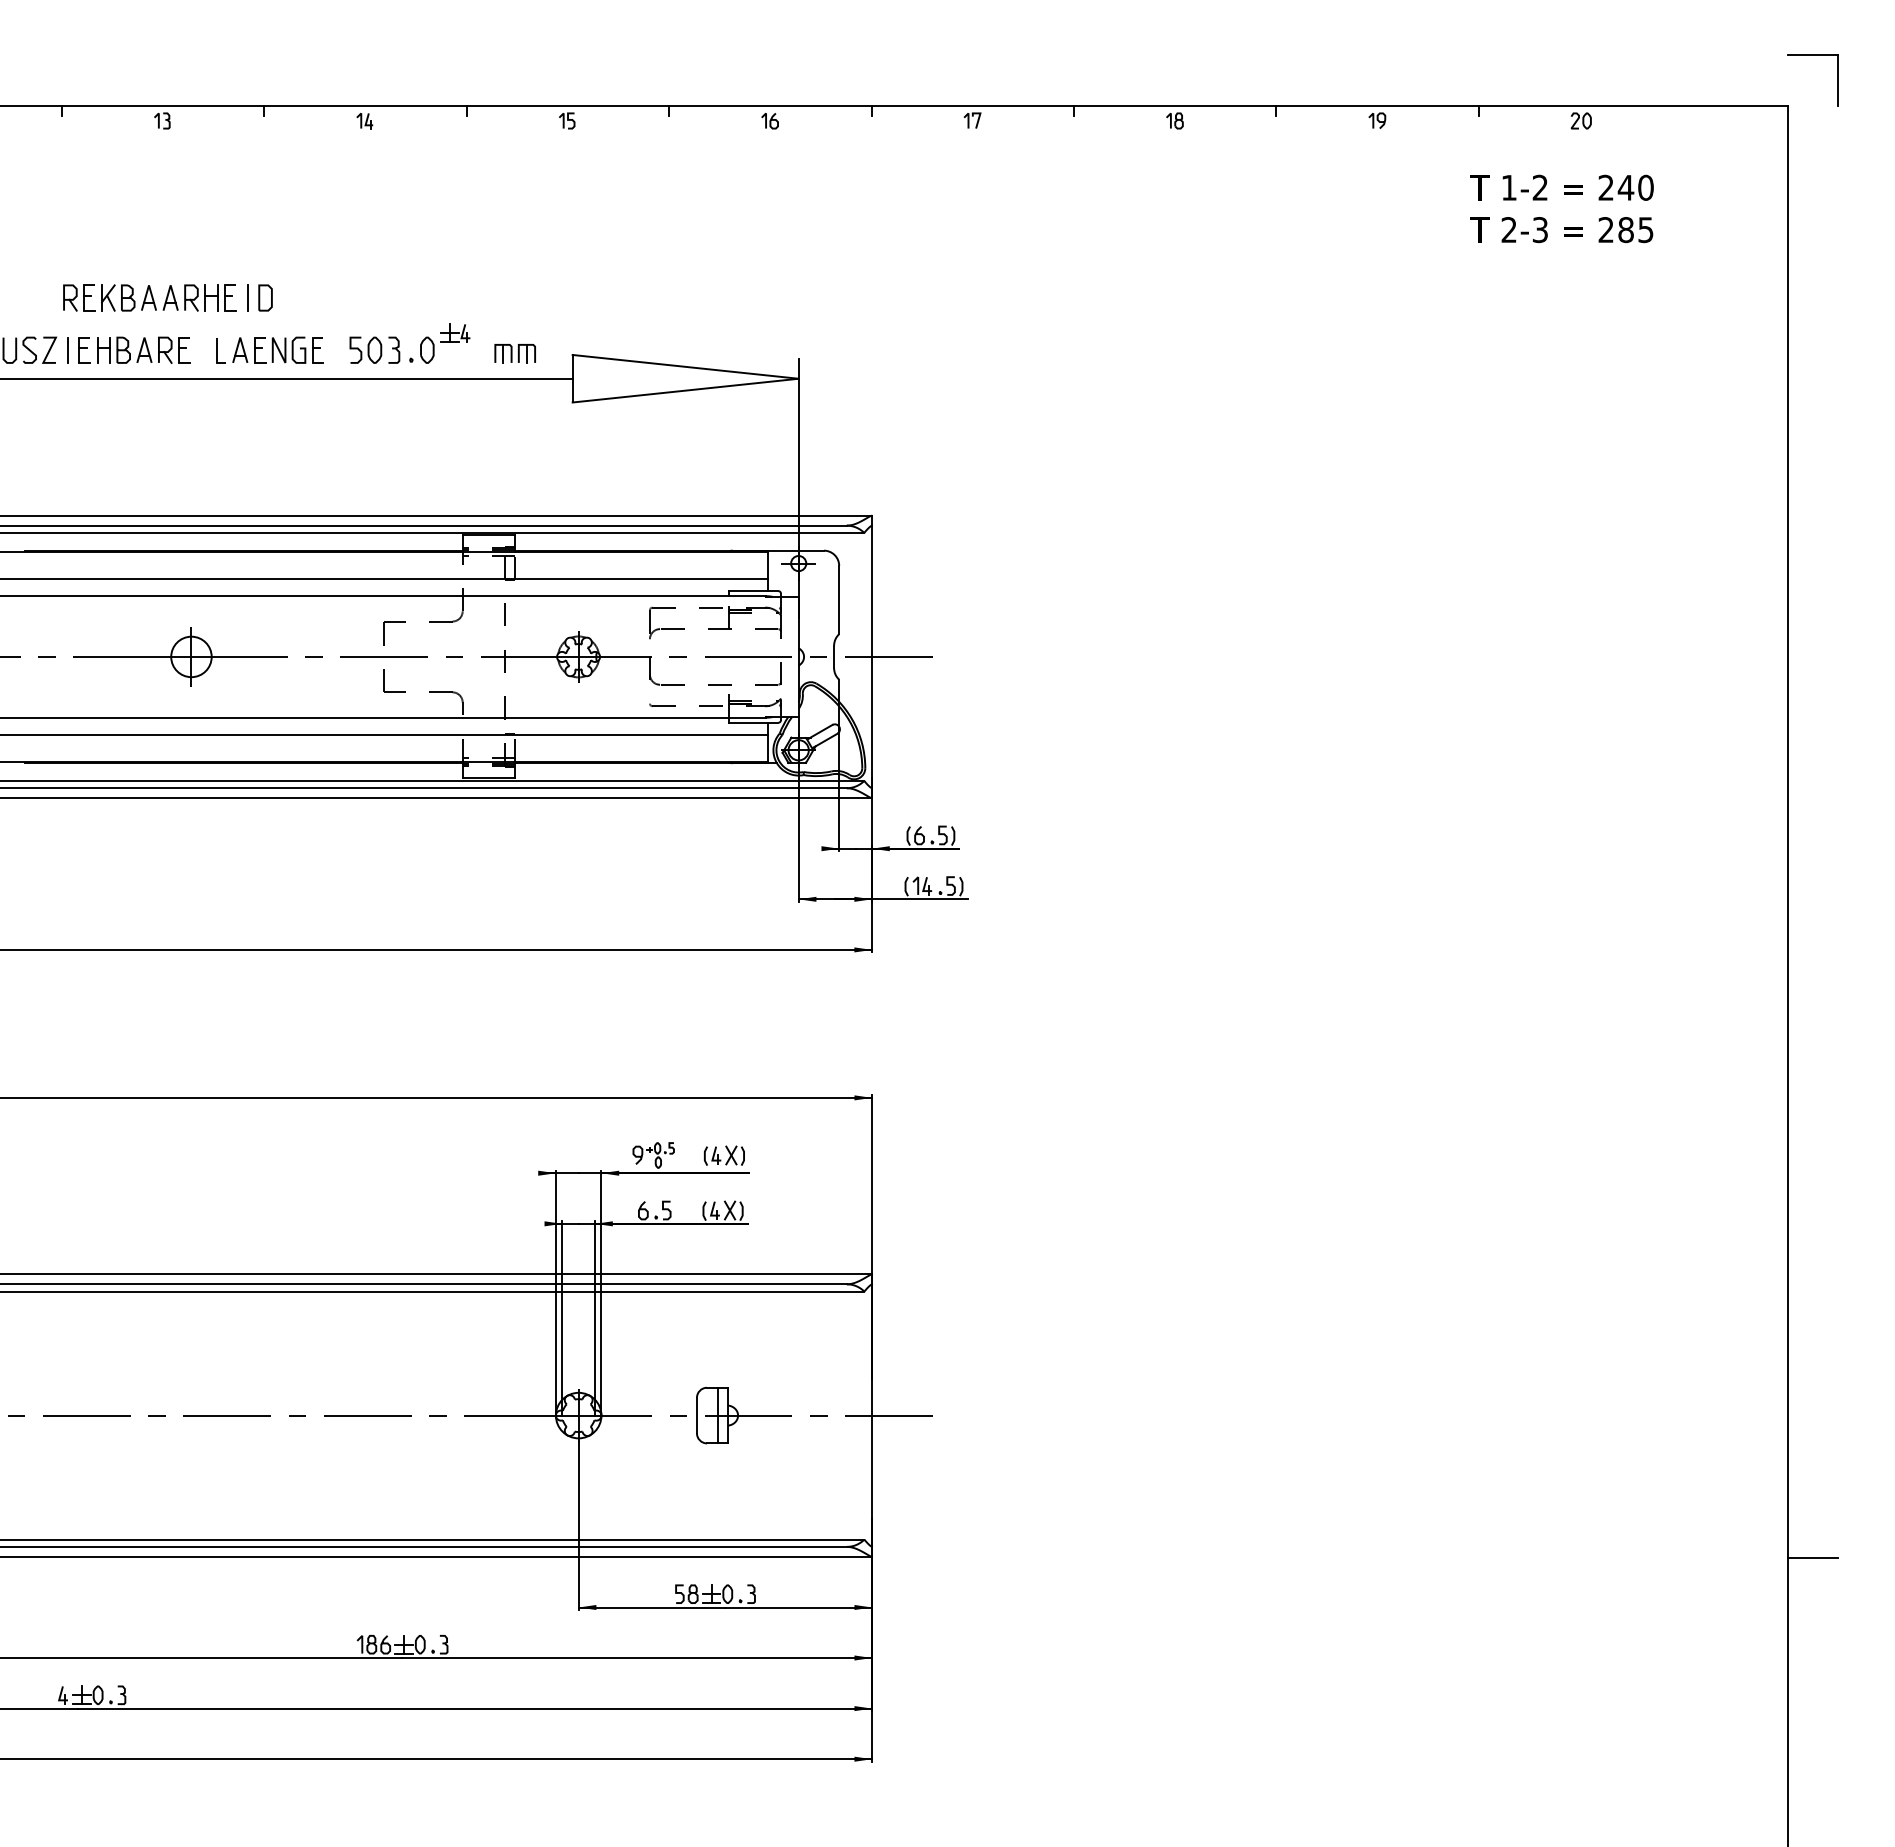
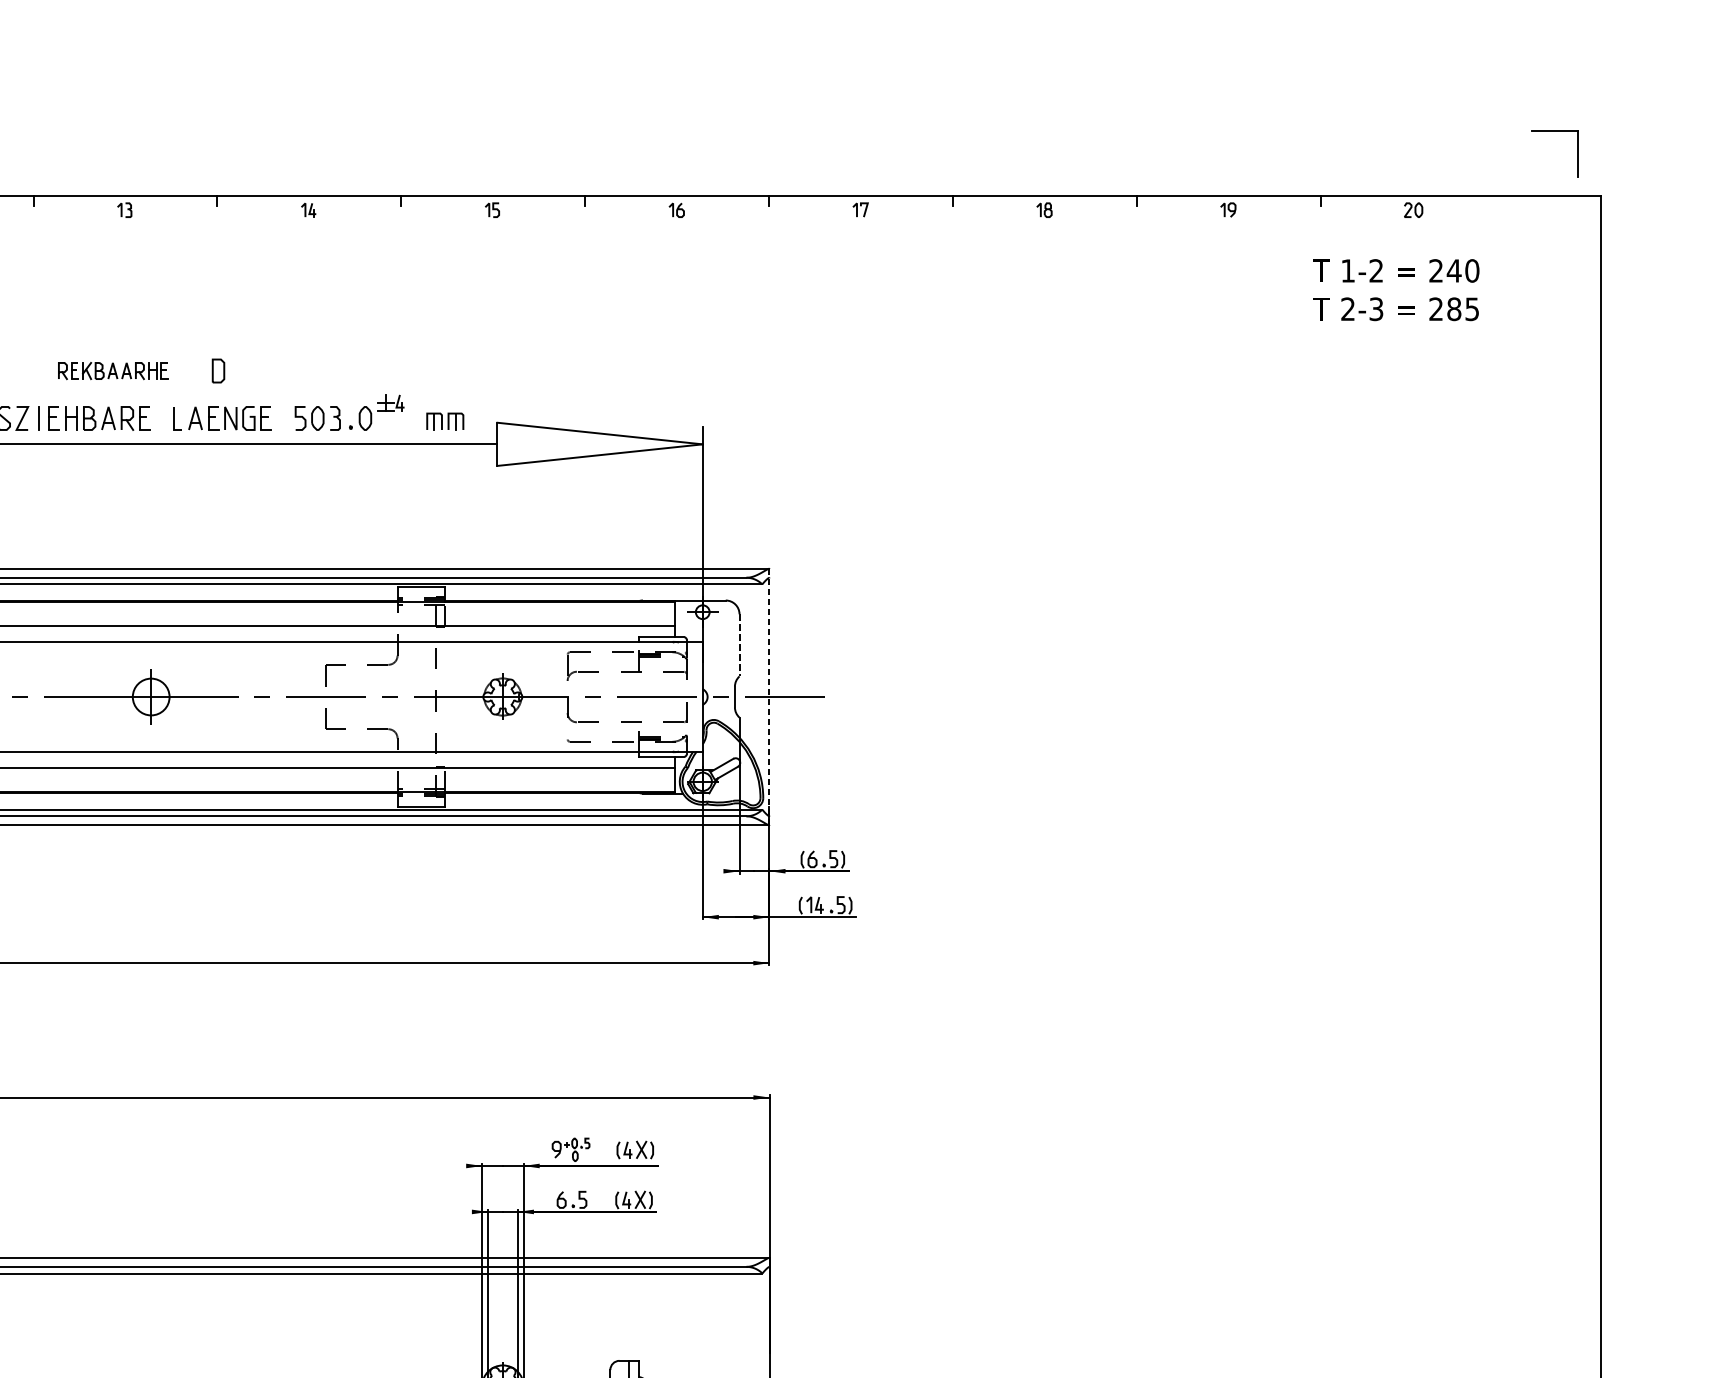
part: (1812, 55) -> (1554, 131), moved
part: (149, 297) -> (113, 370), size x0.7
line: (247, 297) -> (202, 370), removed
line: (839, 600) -> (739, 645), solid -> dashed
line: (872, 656) -> (769, 696), solid -> dashed

